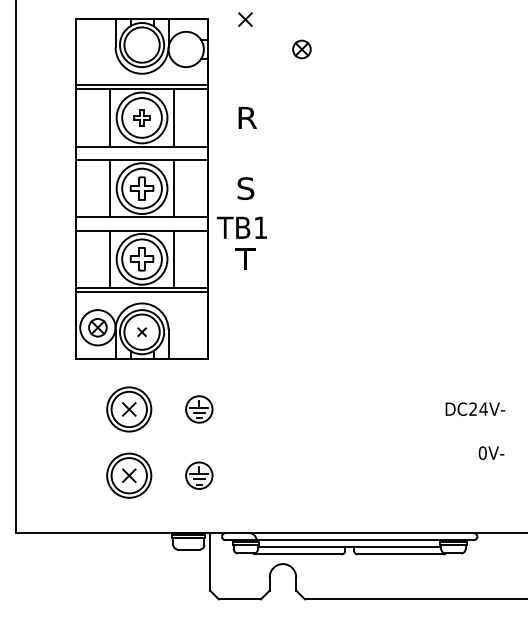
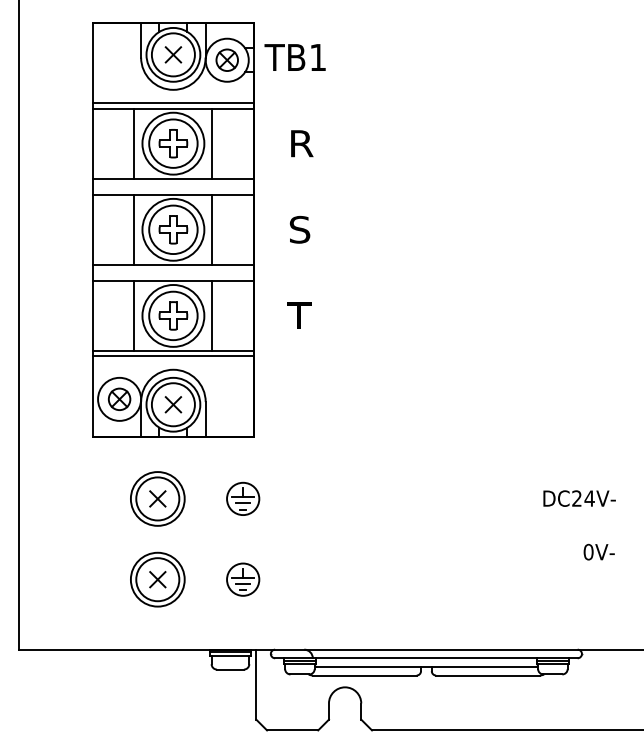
part: (245, 19) -> (173, 54), moved
part: (301, 48) -> (226, 59), moved
part: (142, 117) -> (173, 143), size x1.43
text: (241, 227) -> (294, 57), moved
part: (142, 331) -> (173, 404), size x1.67

